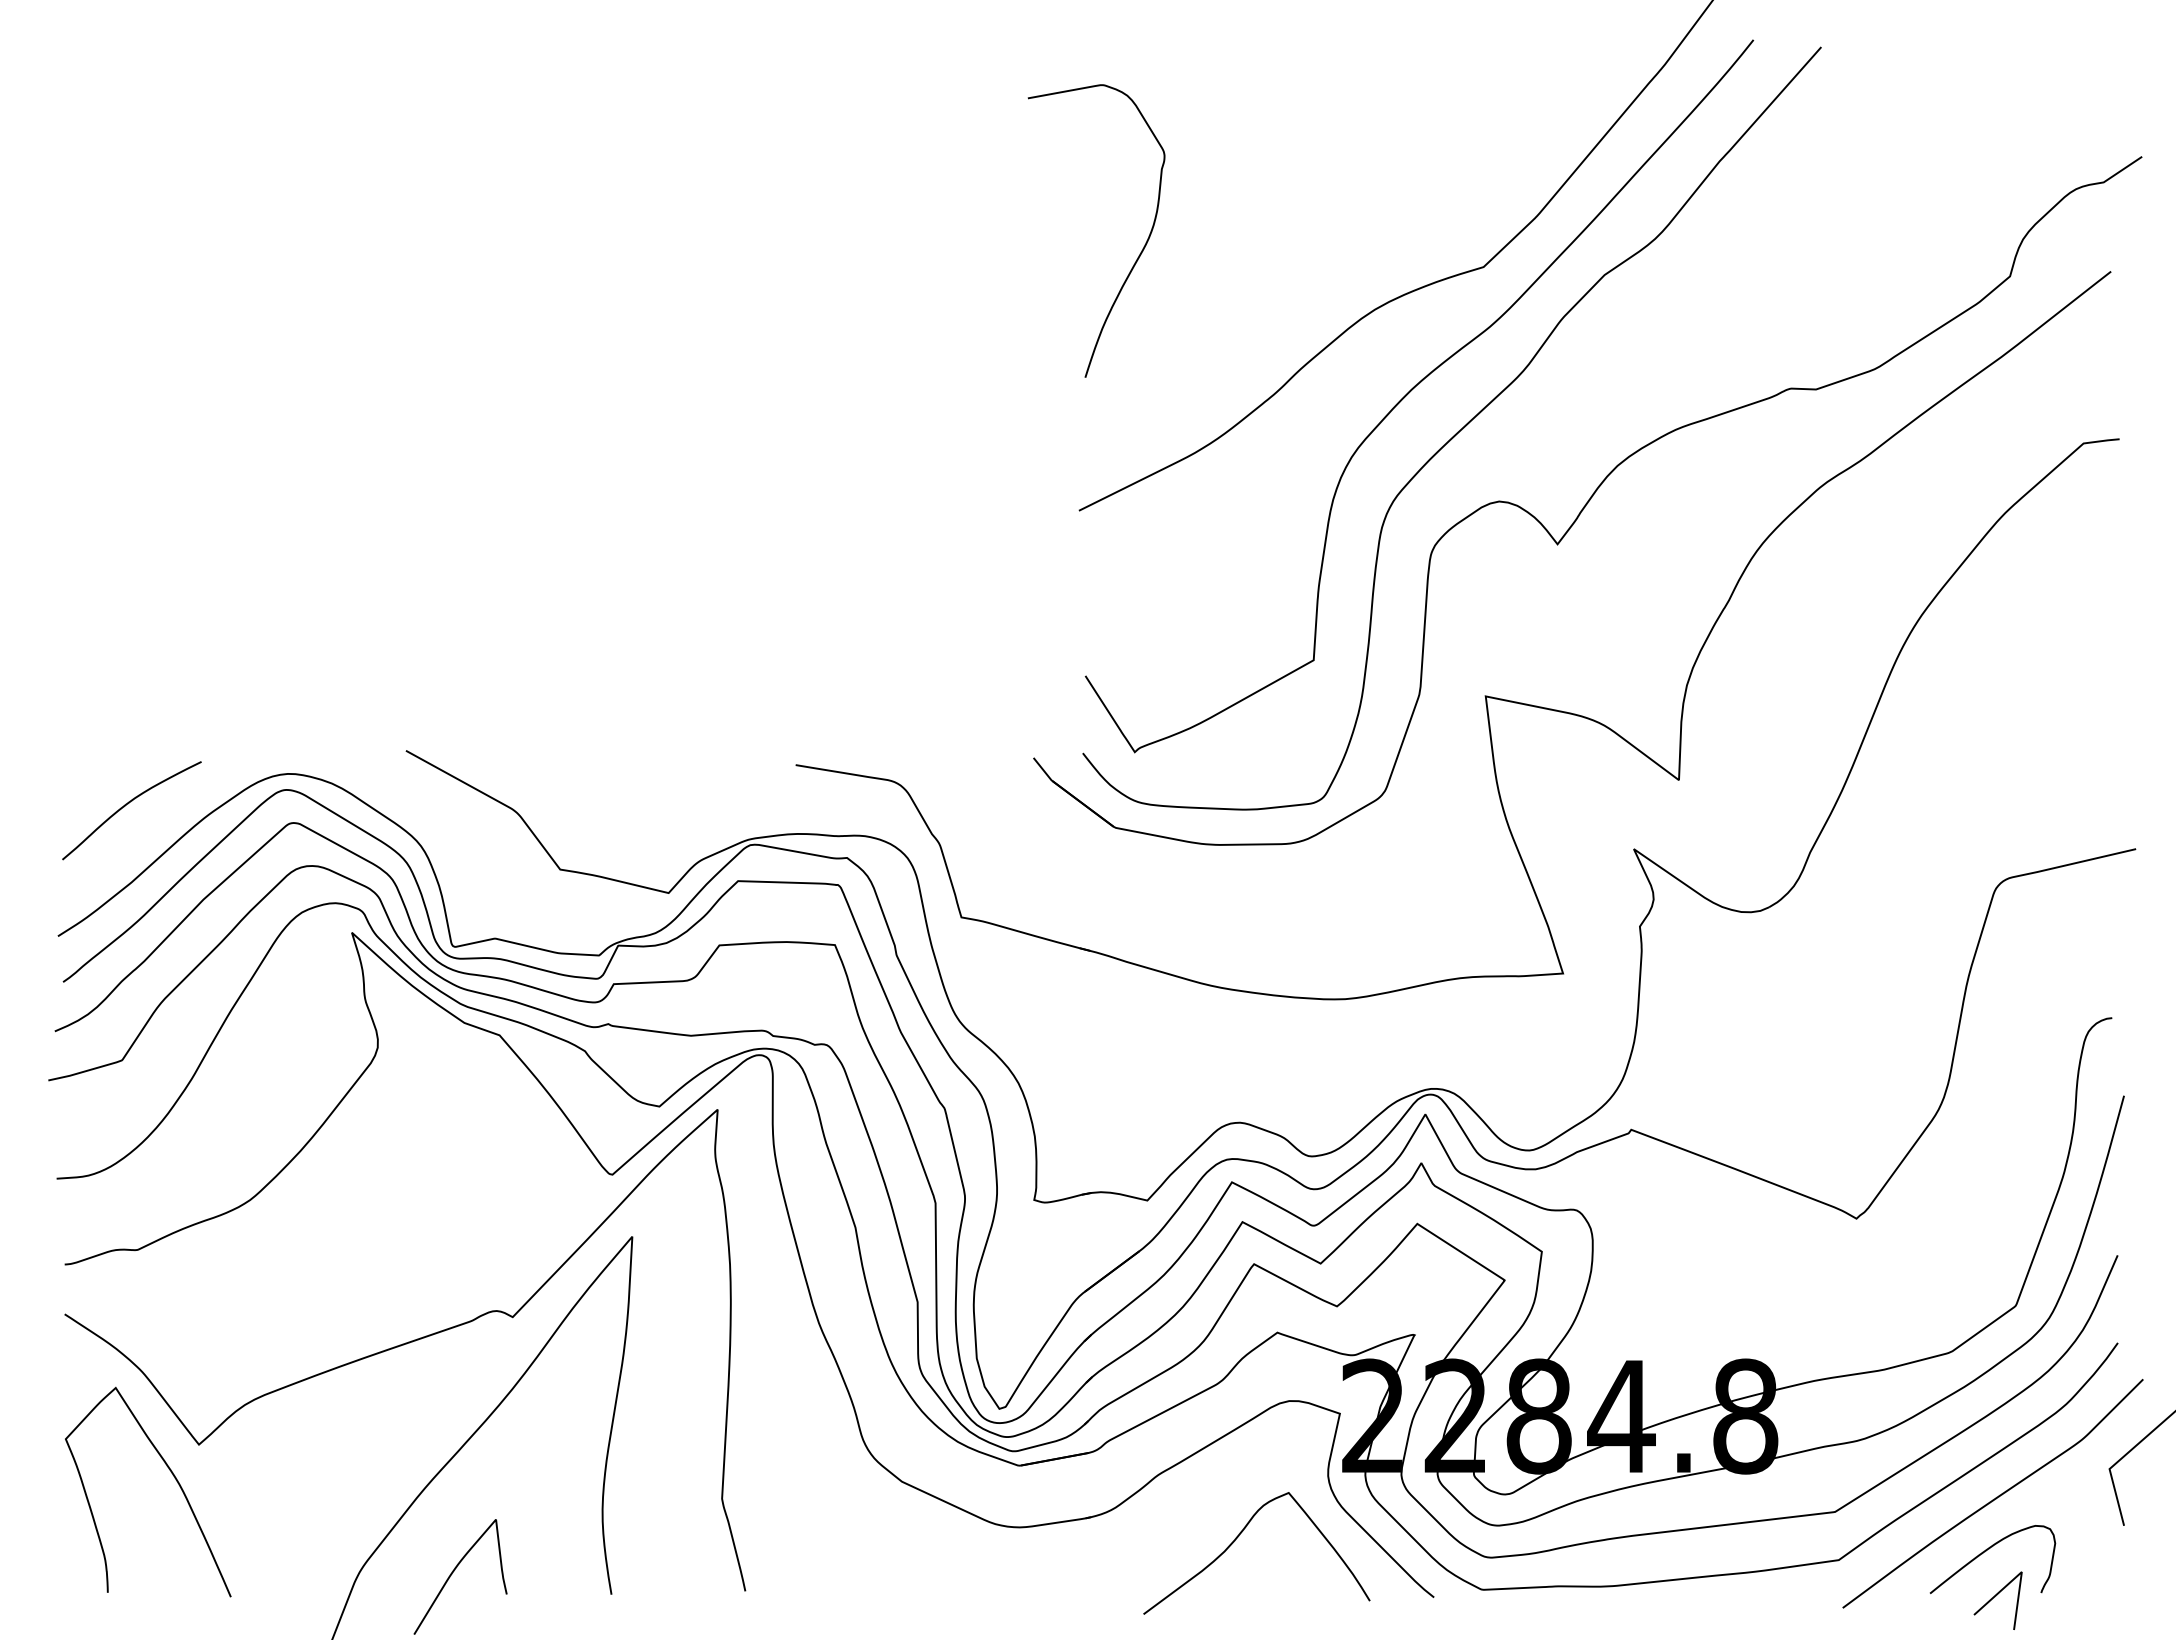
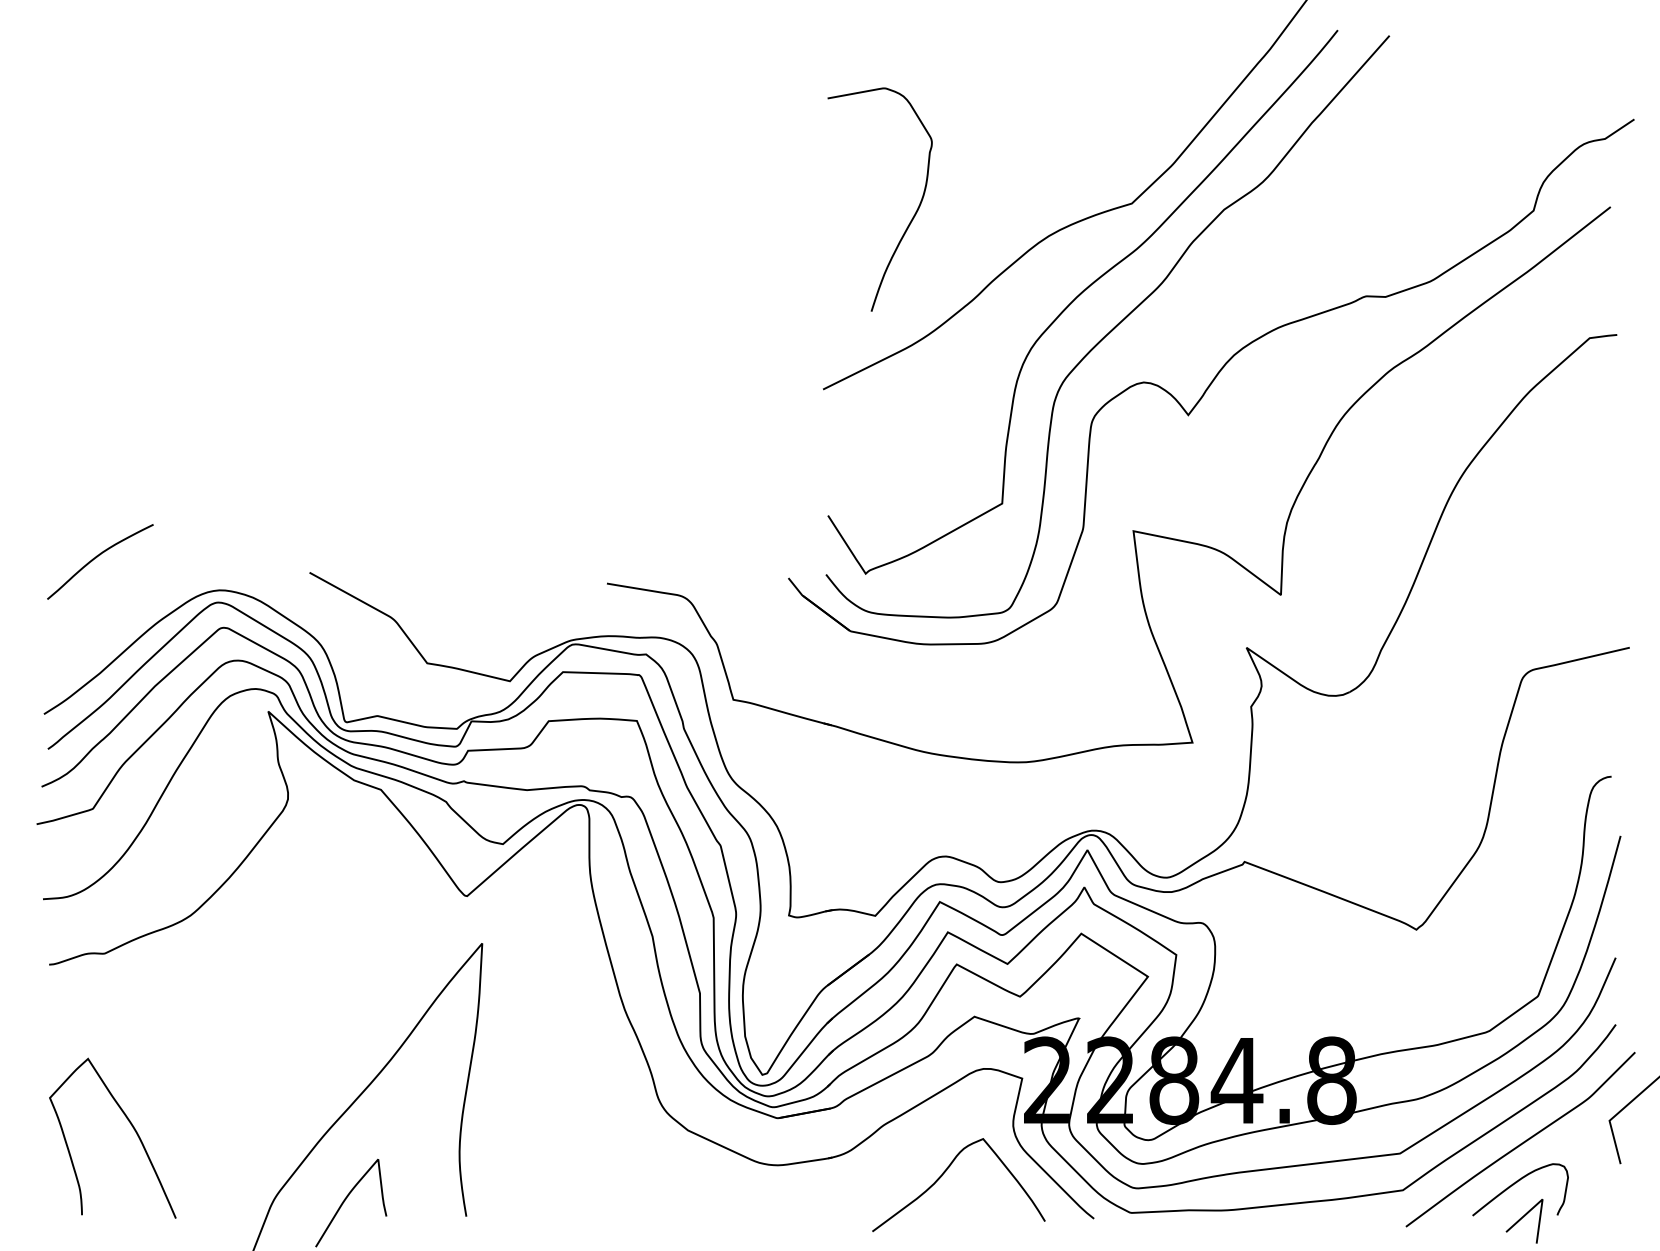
curve: (1138, 255) -> (912, 218), moved
curve: (128, 804) -> (97, 557), moved
curve: (404, 1345) -> (308, 1026), removed

